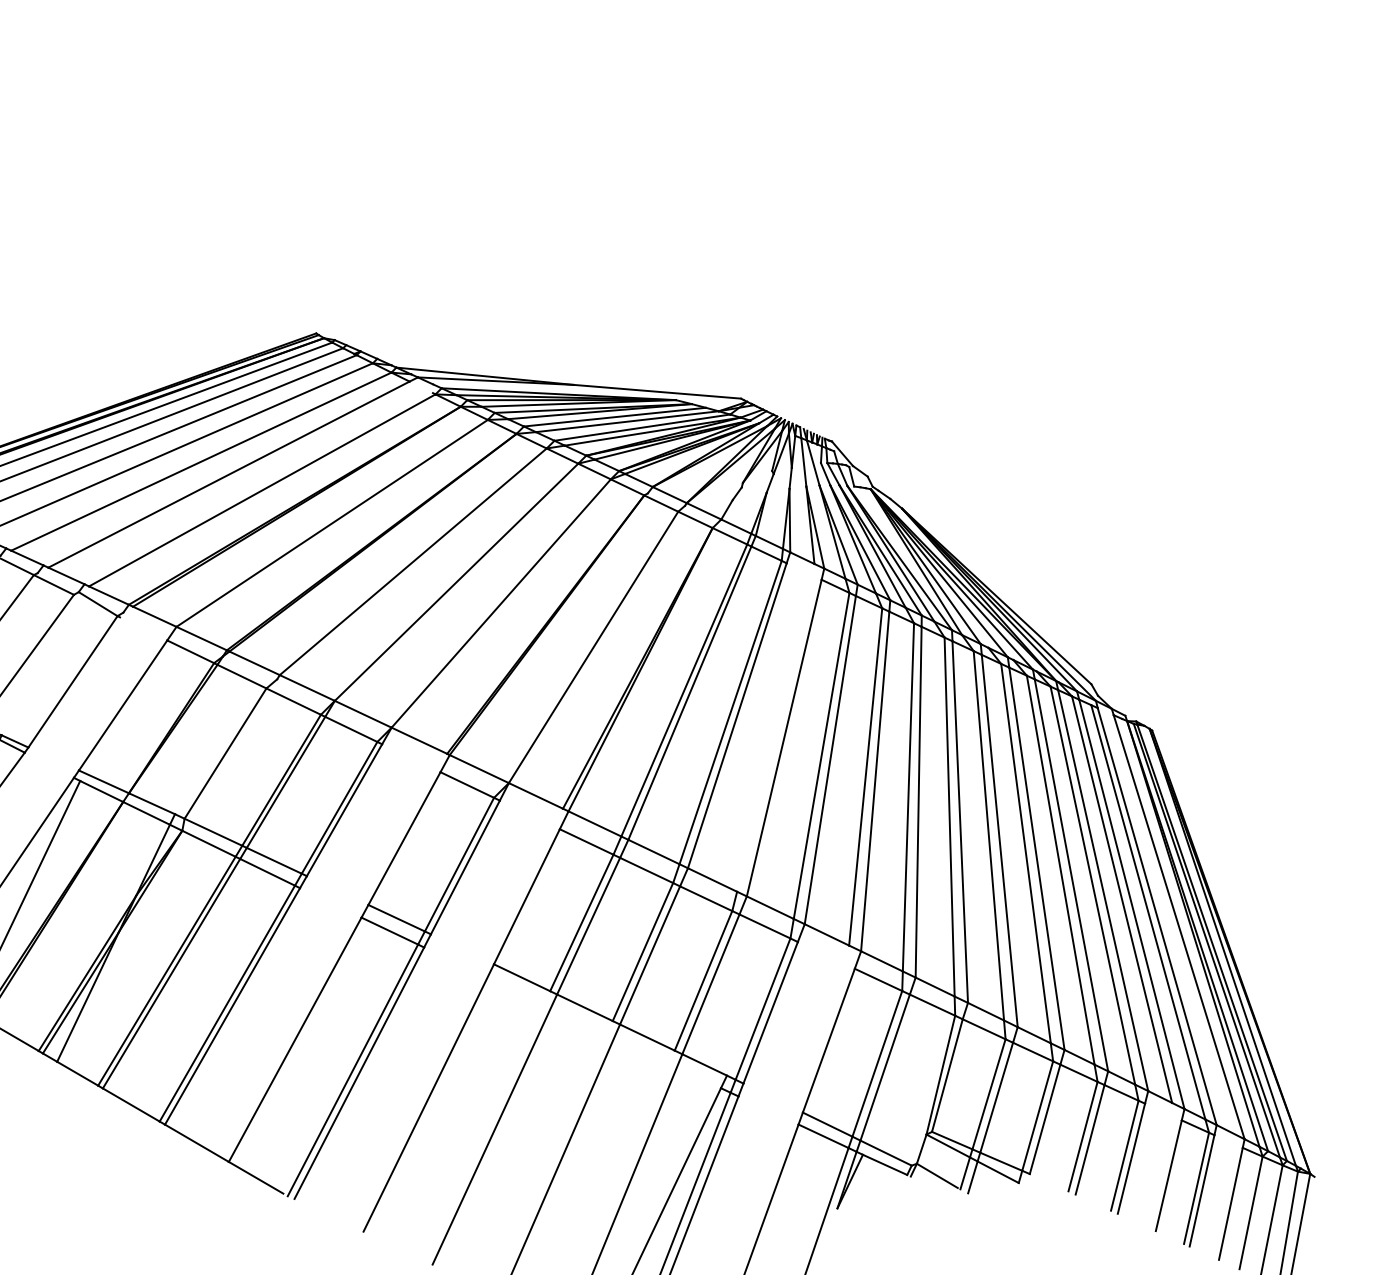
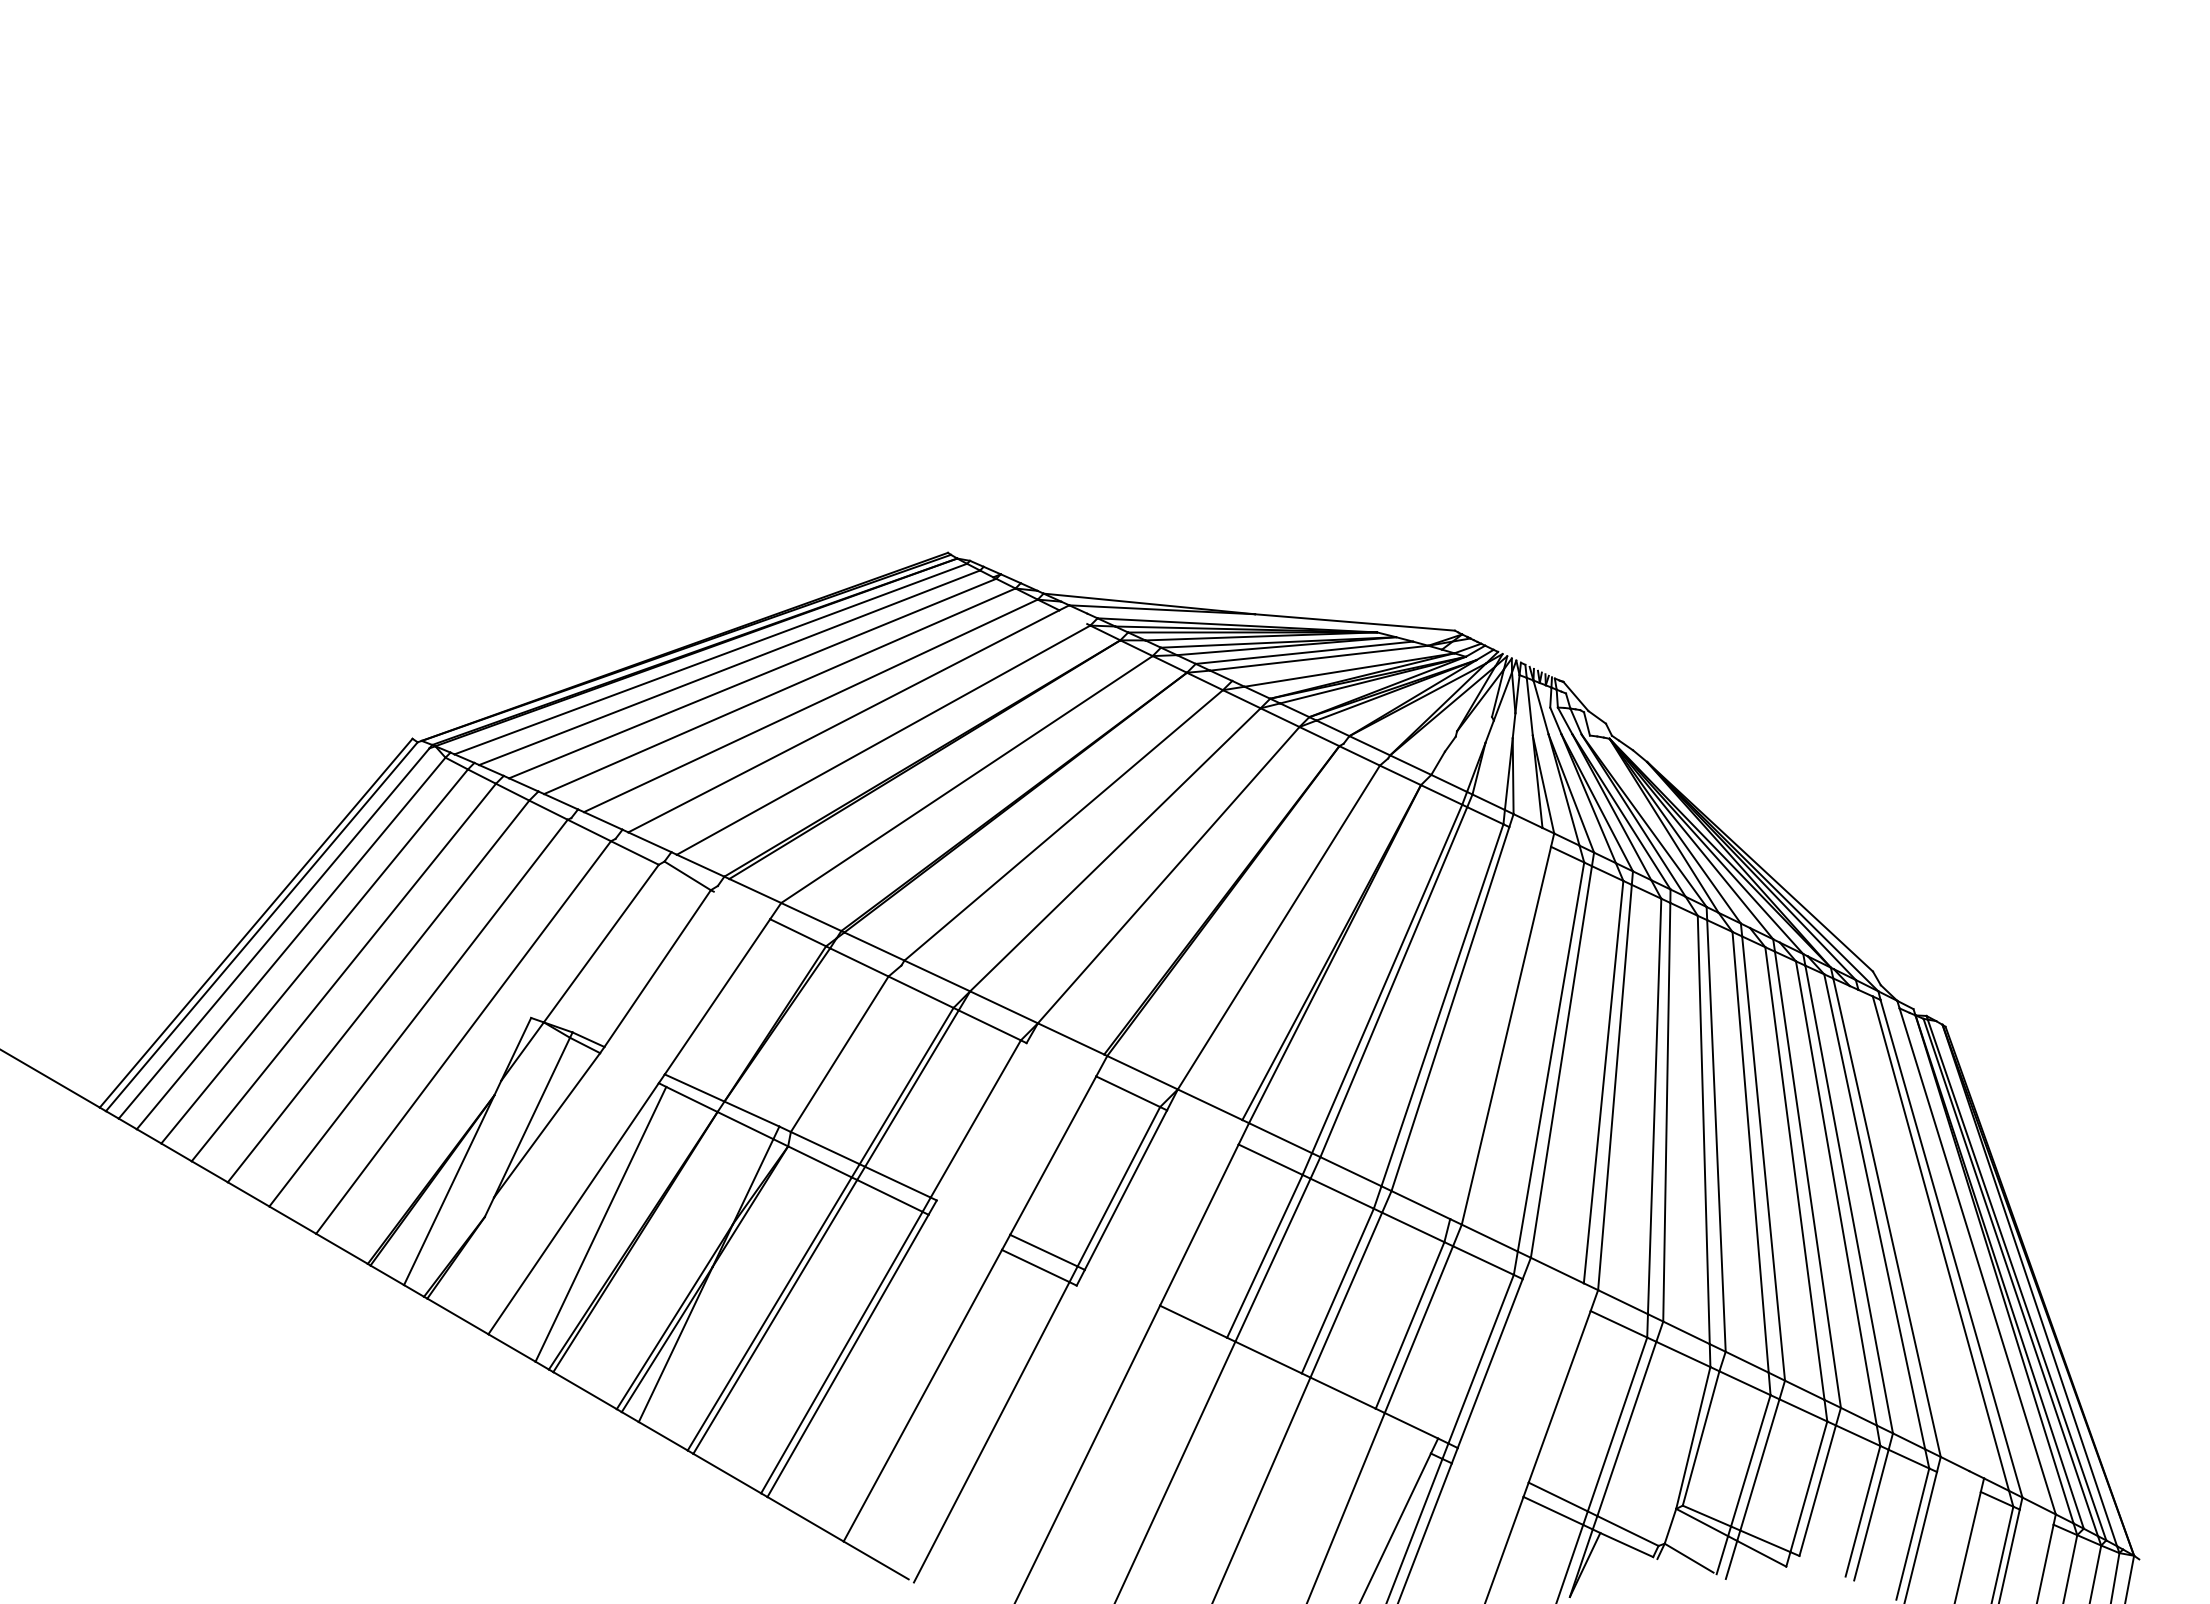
line: (642, 426) -> (1337, 664), removed
line: (344, 809) -> (981, 1121), removed
line: (1122, 899) -> (1909, 1228), removed
line: (1132, 903) -> (1921, 1233), removed
line: (359, 1073) -> (999, 1435), removed

